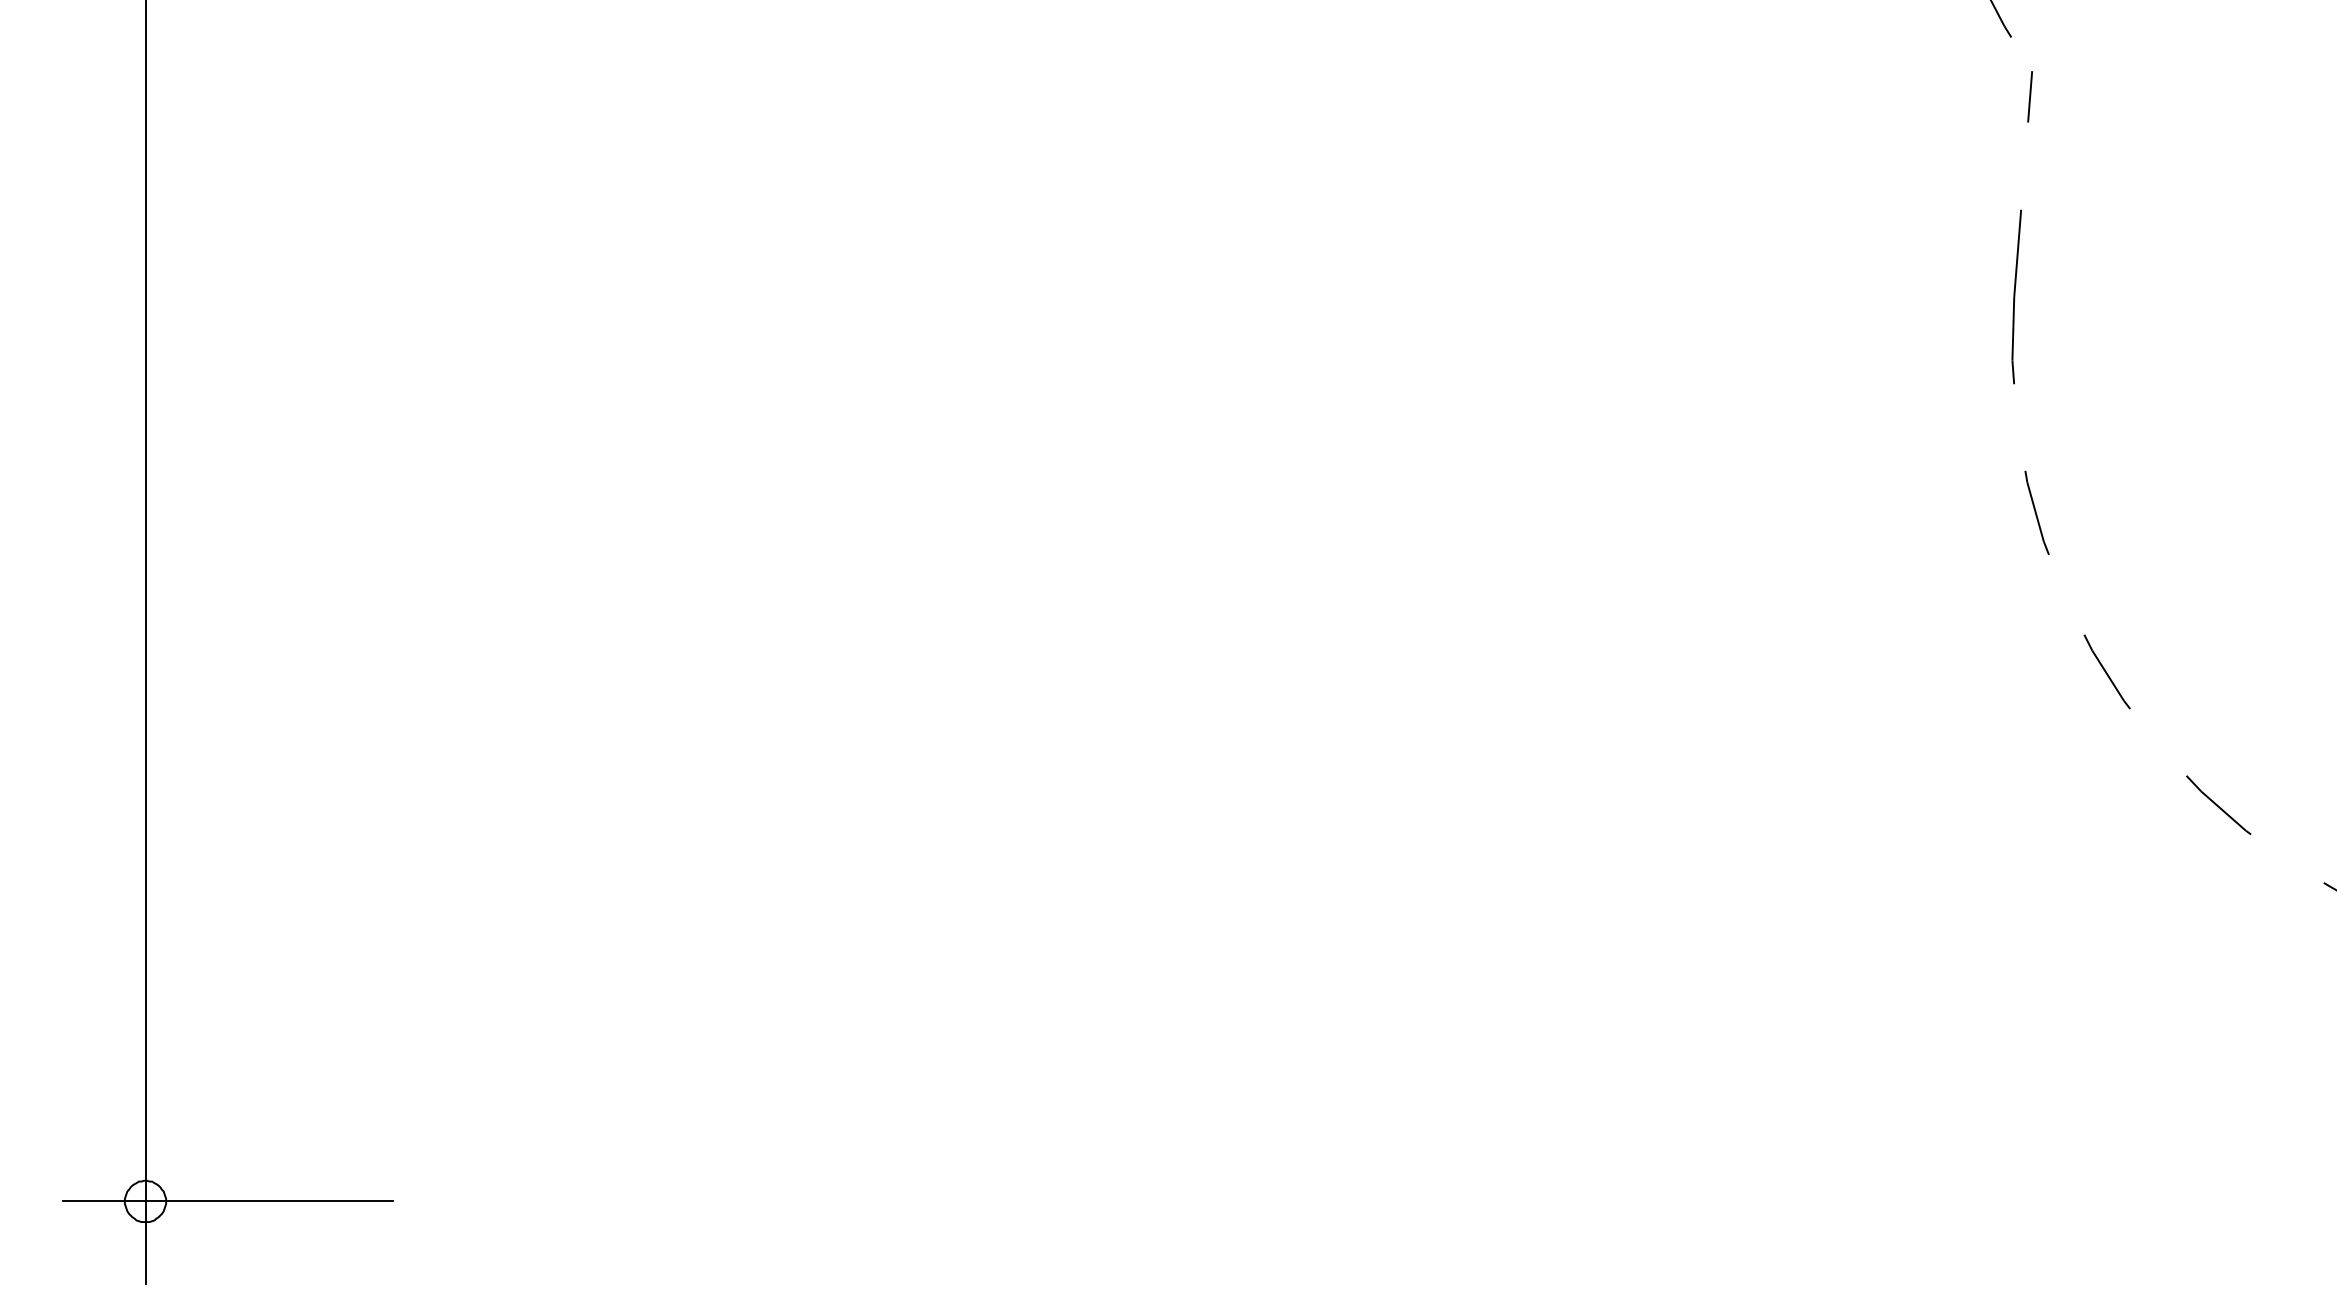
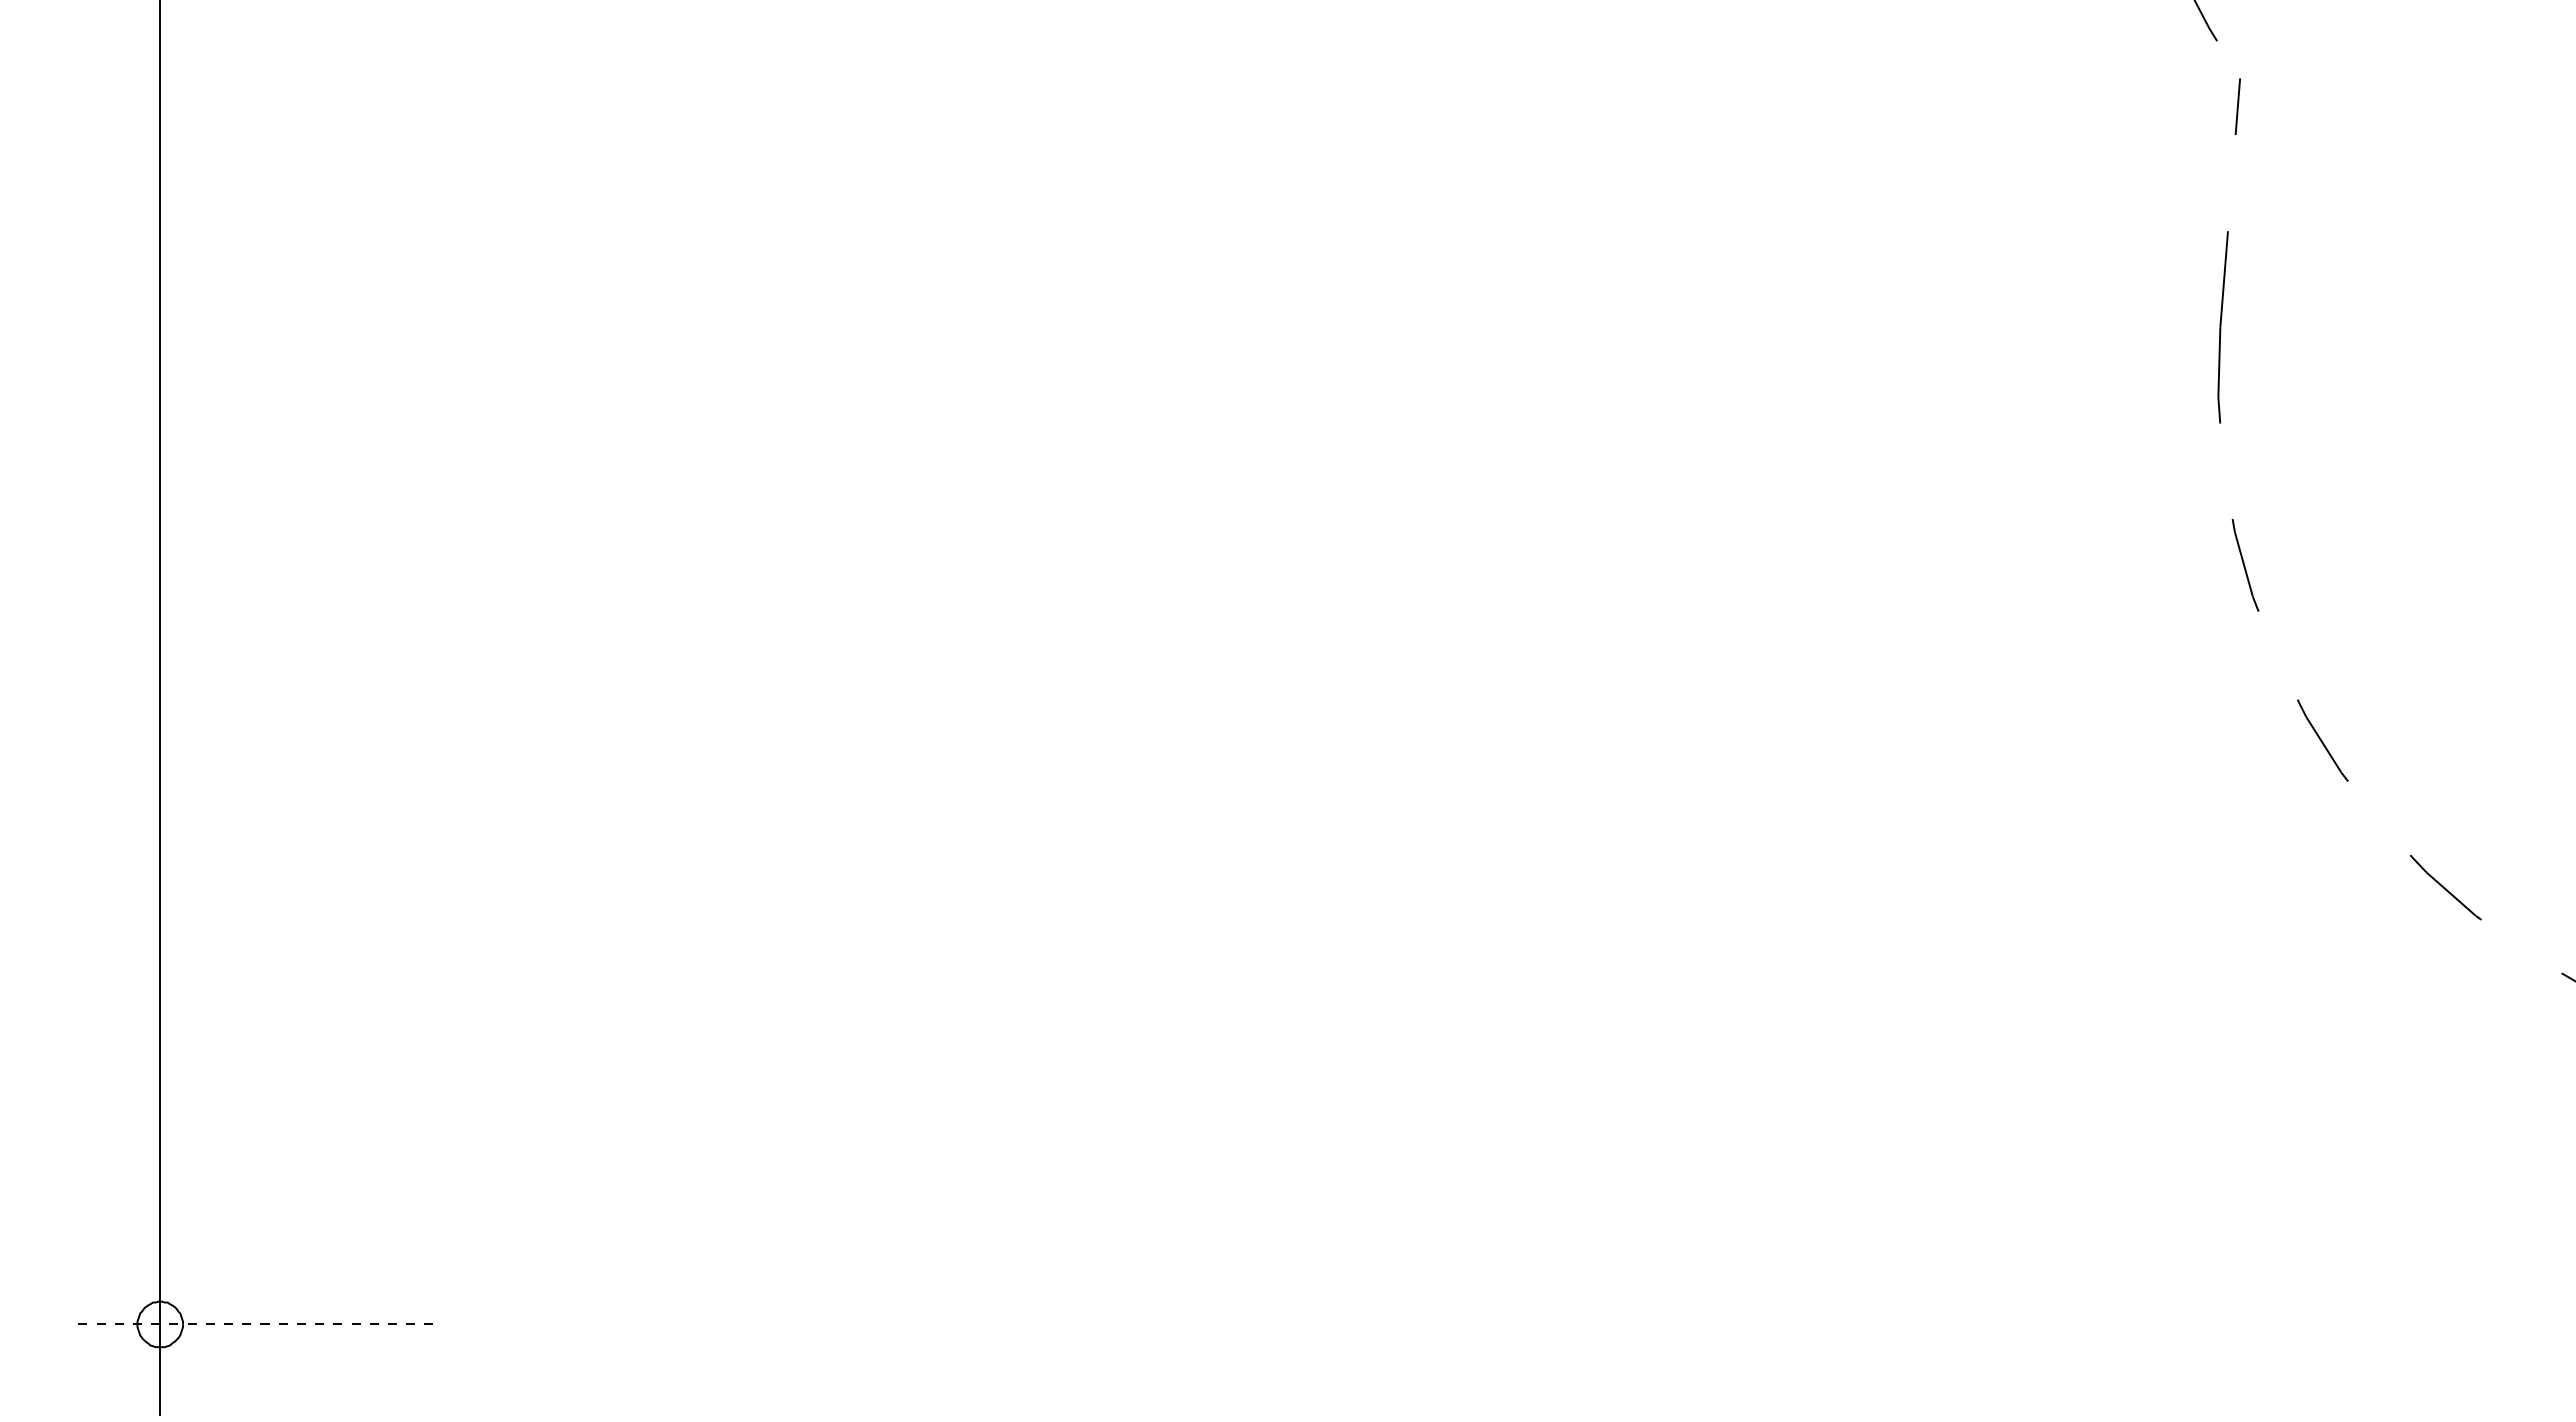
line: (227, 1201) -> (250, 1324), solid -> dashed

